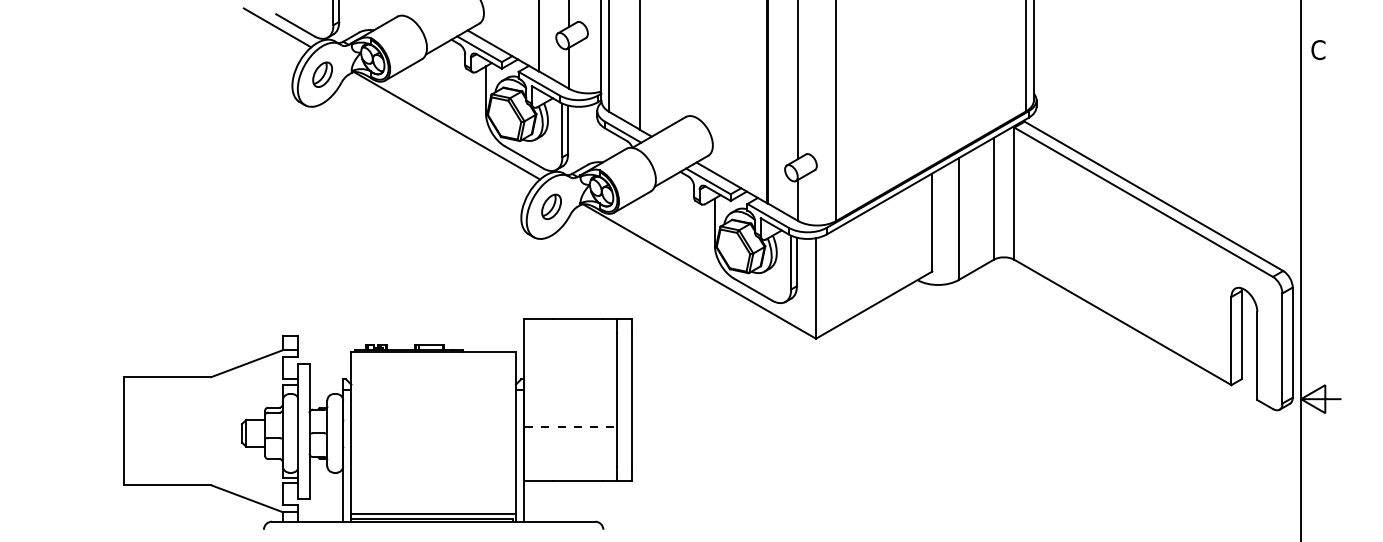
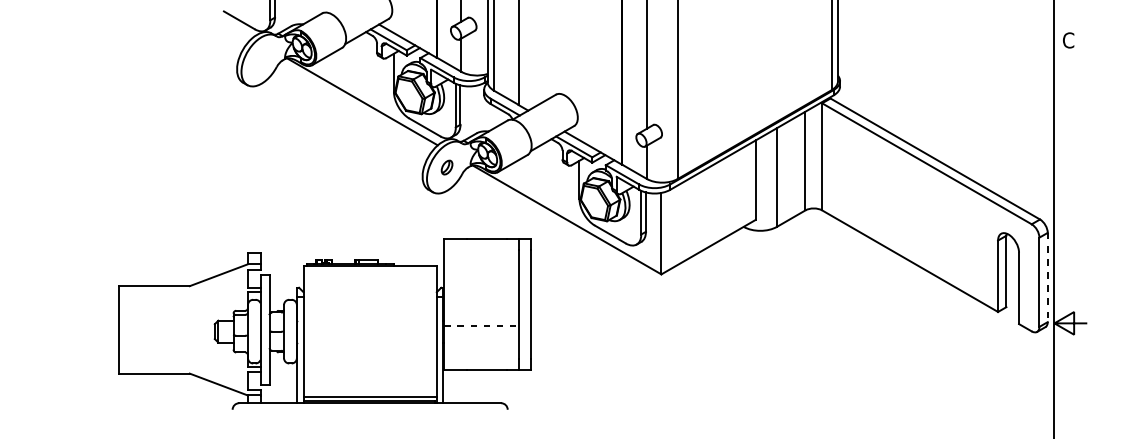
line: (277, 27) -> (224, 22), removed
part: (322, 74) -> (261, 60), removed
part: (551, 206) -> (447, 167), size x0.7
line: (1292, 343) -> (1047, 278), solid -> dashed
part: (377, 423) -> (324, 323), moved

